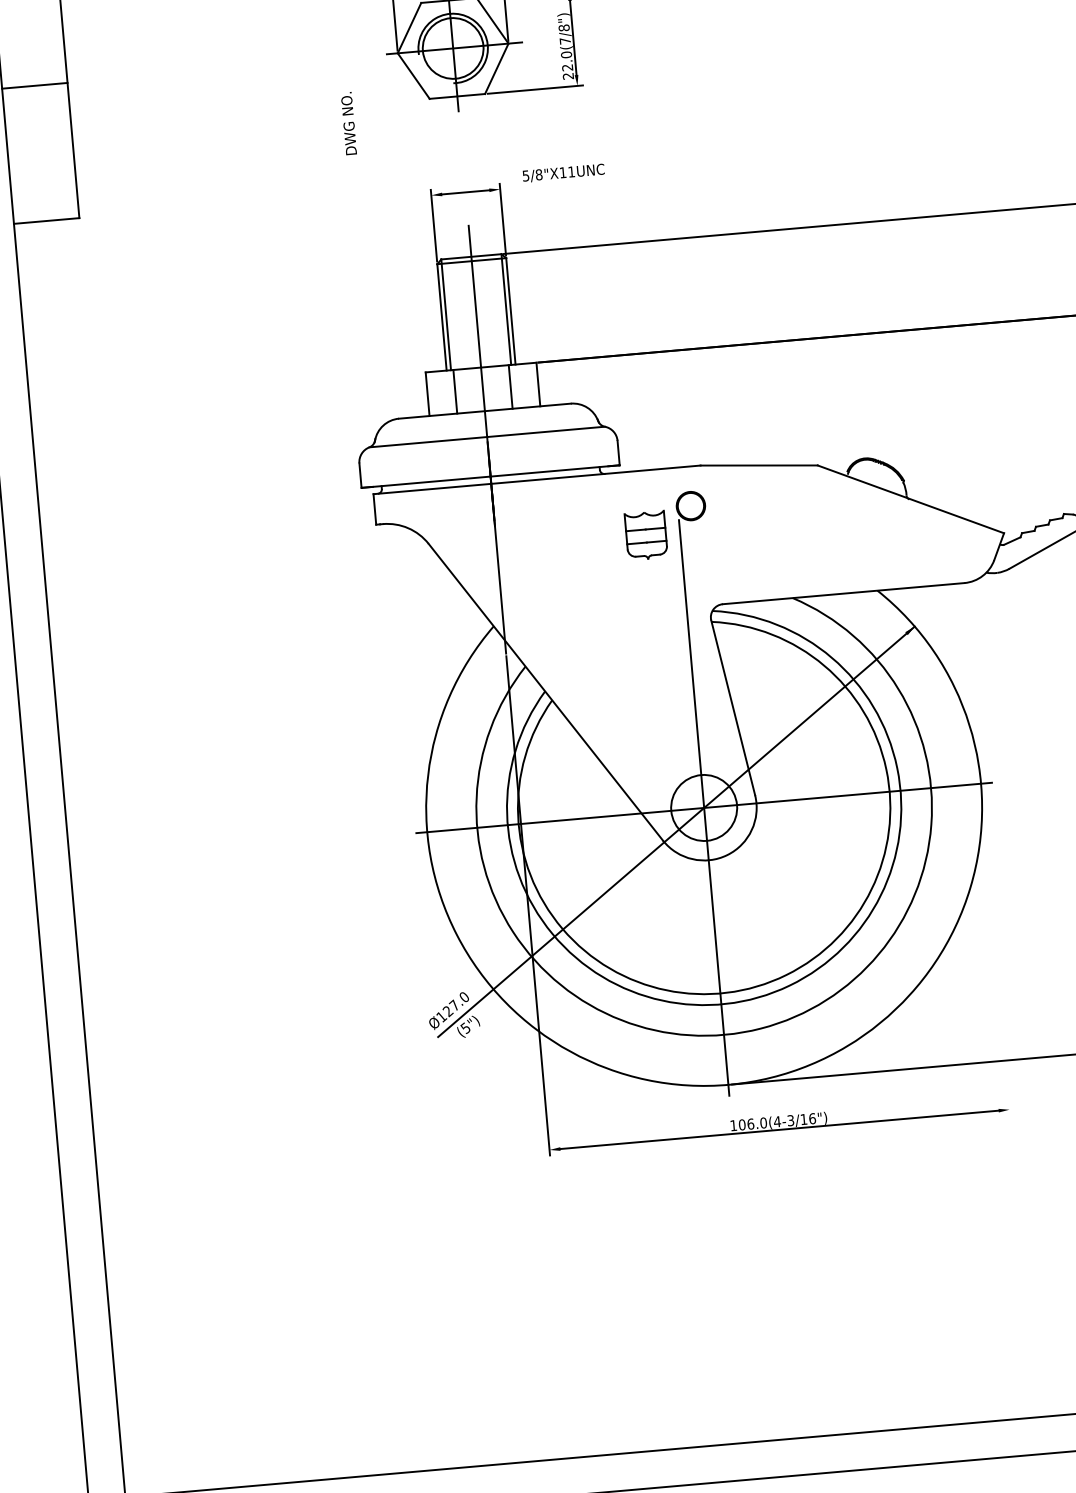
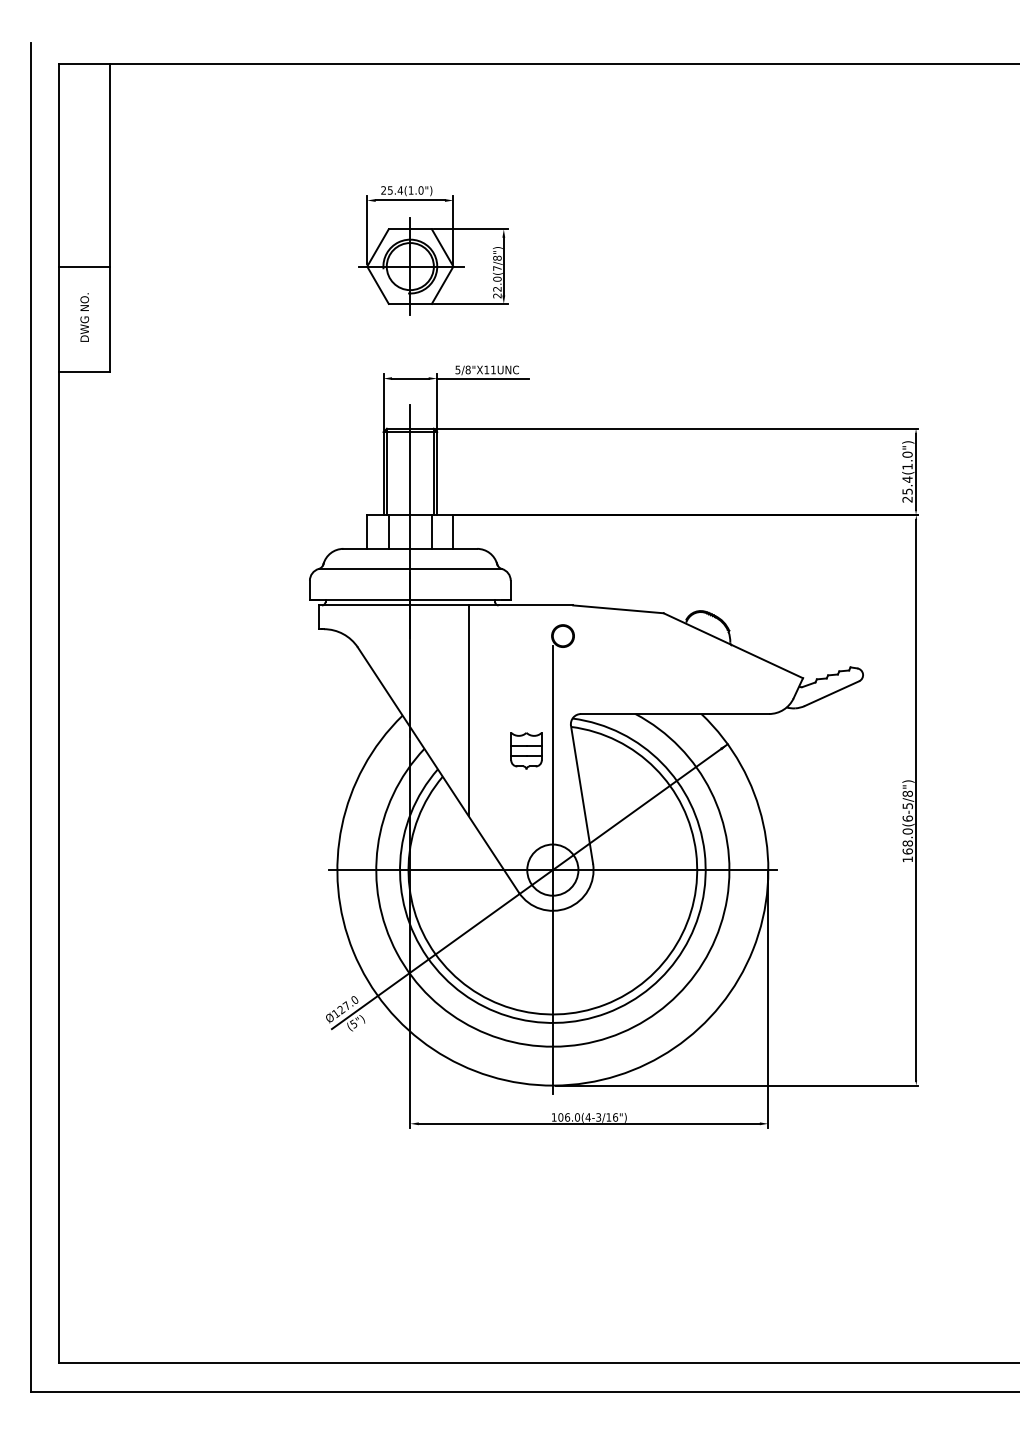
text: (348, 123) -> (84, 317), moved
line: (558, 184) -> (482, 378), added
part: (646, 535) -> (526, 750), moved
line: (577, 612) -> (468, 710), added
line: (995, 951) -> (768, 1000), added

